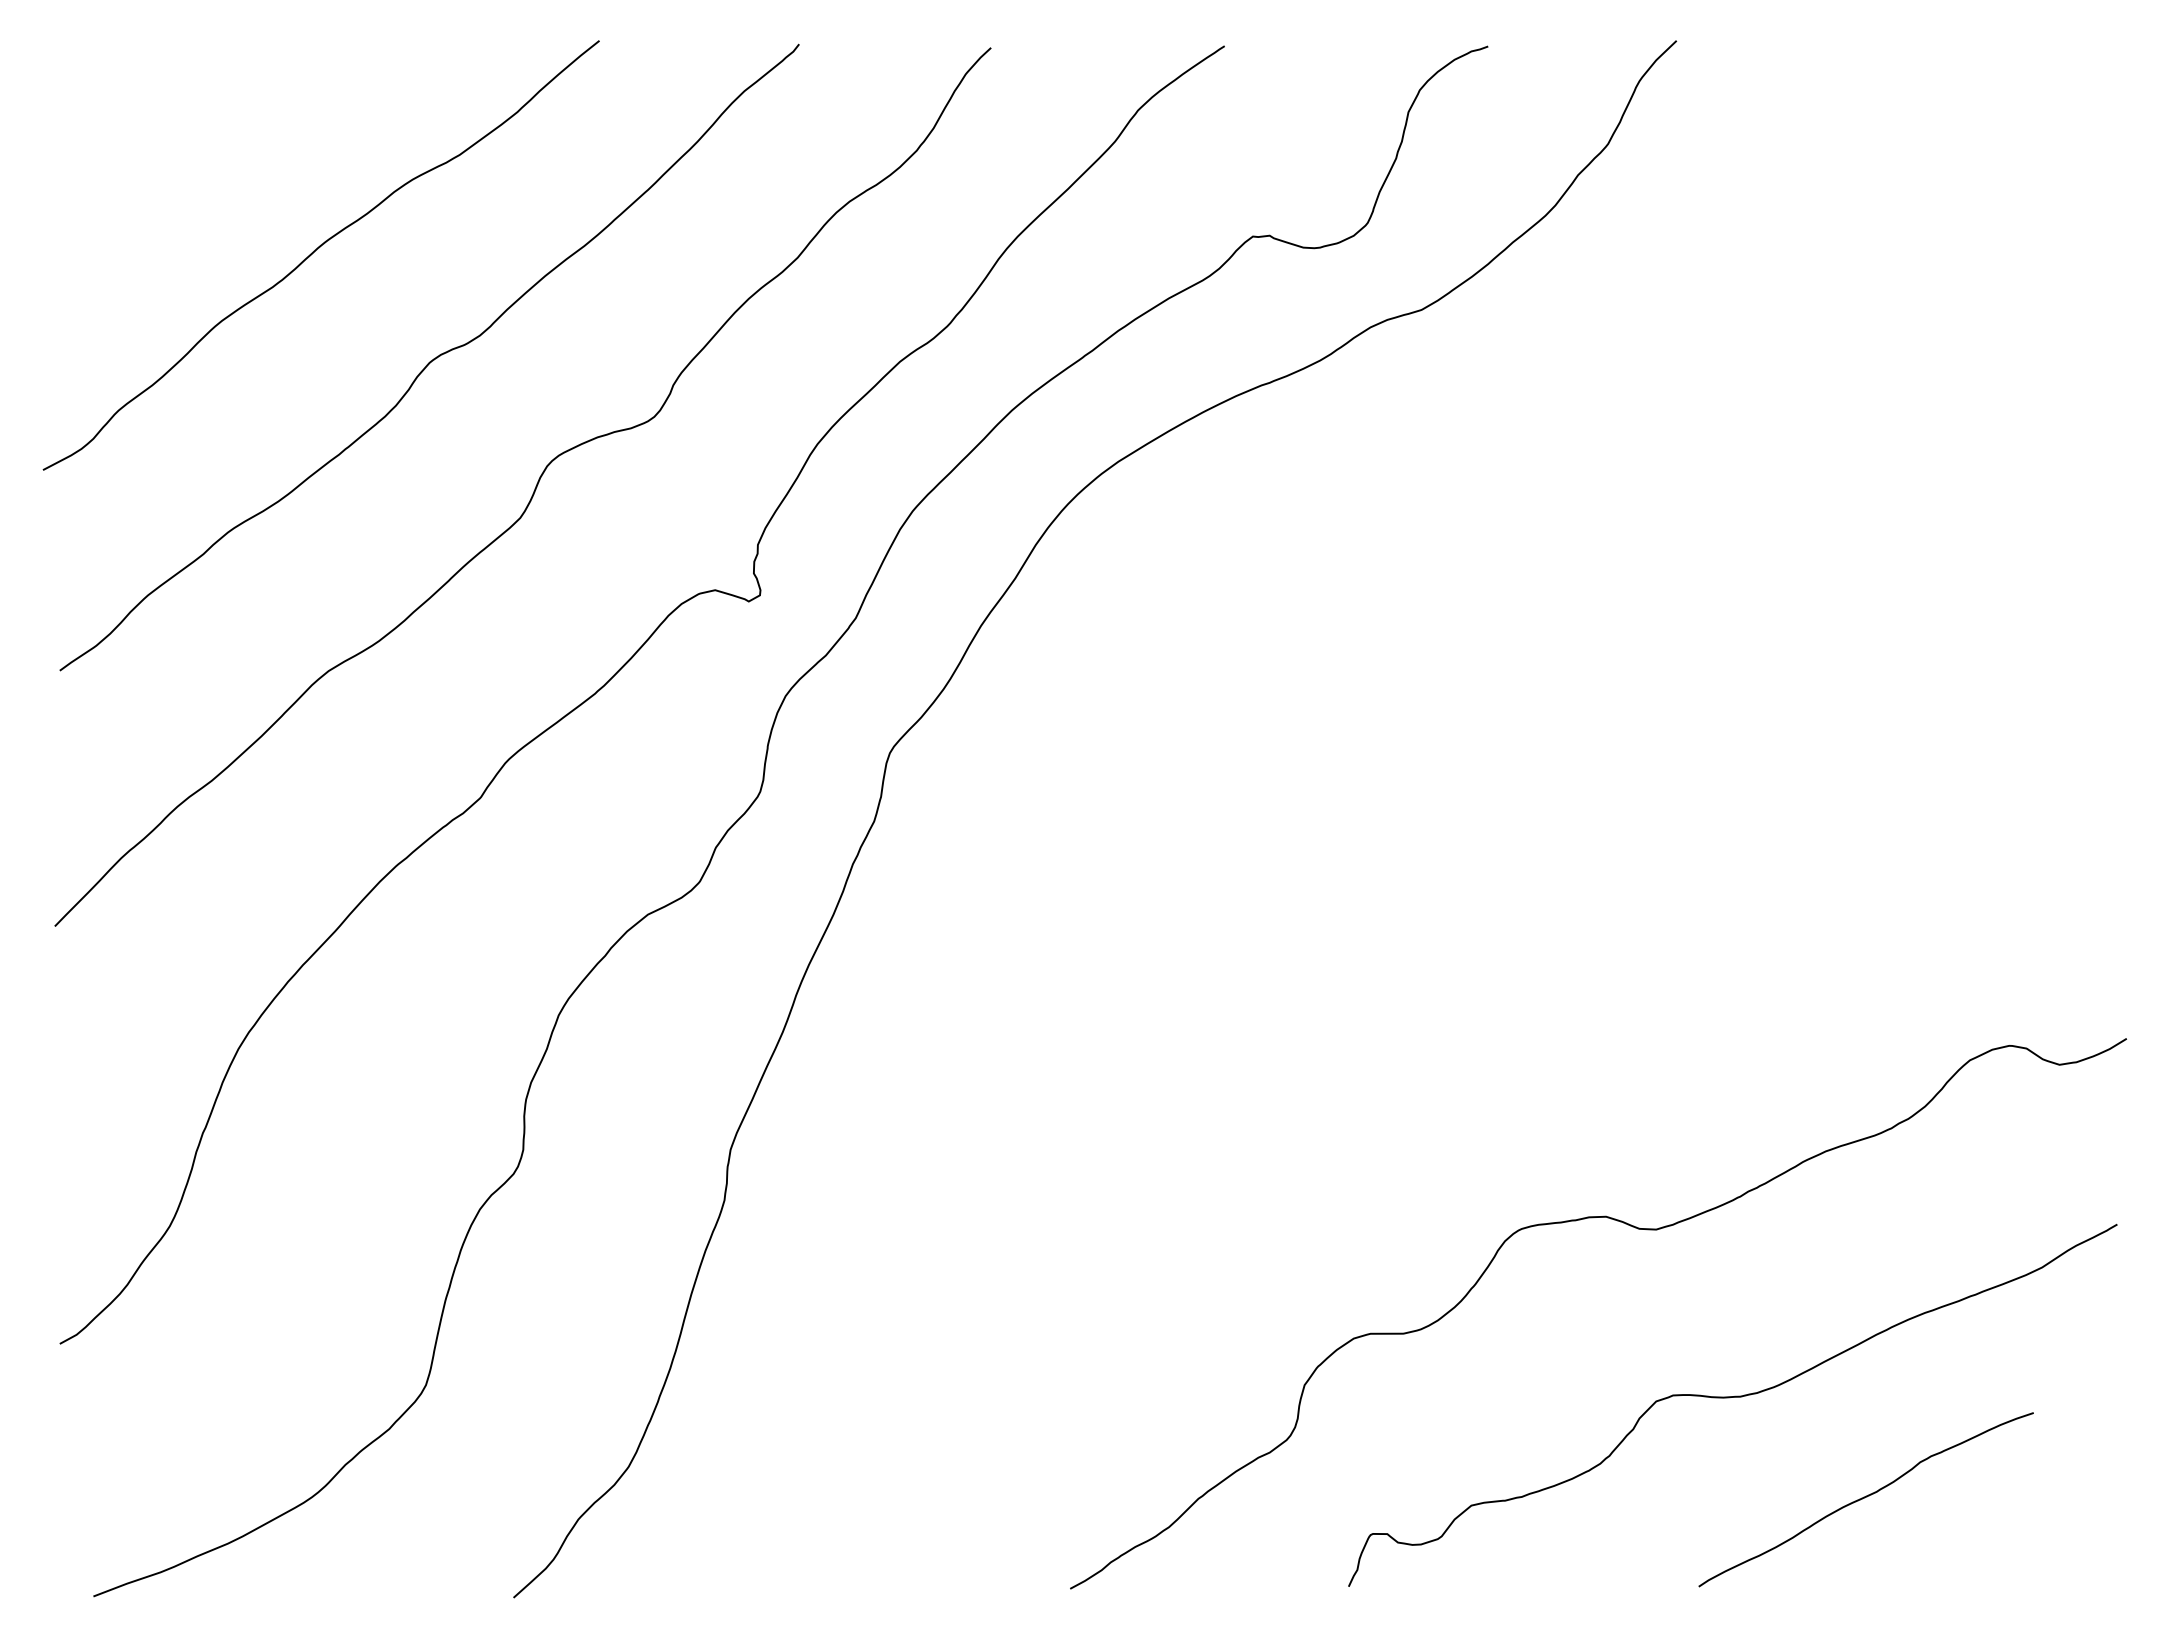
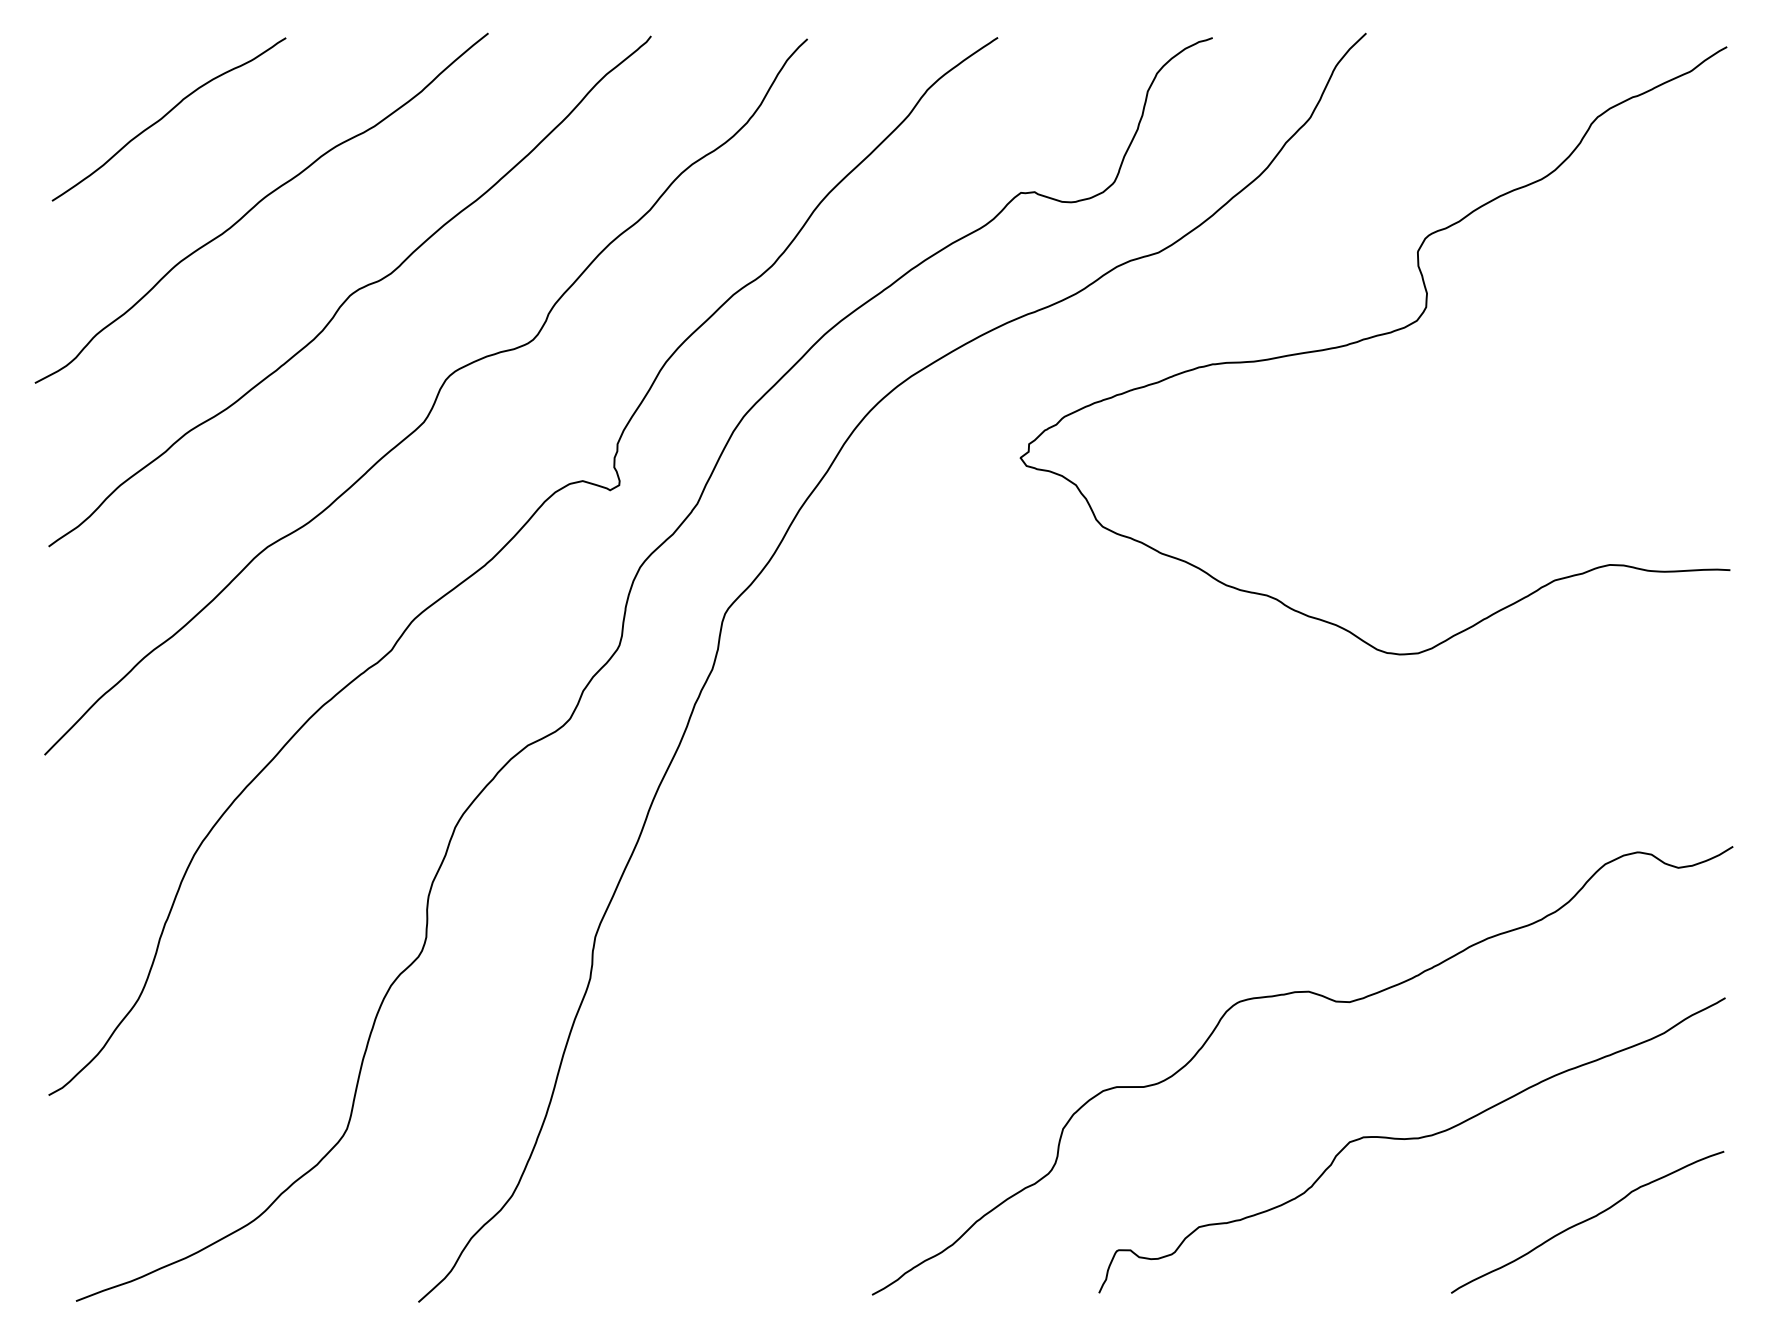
curve: (203, 142) -> (165, 116), added
curve: (1685, 414) -> (1373, 337), added
curve: (1864, 1498) -> (1586, 1221), moved

